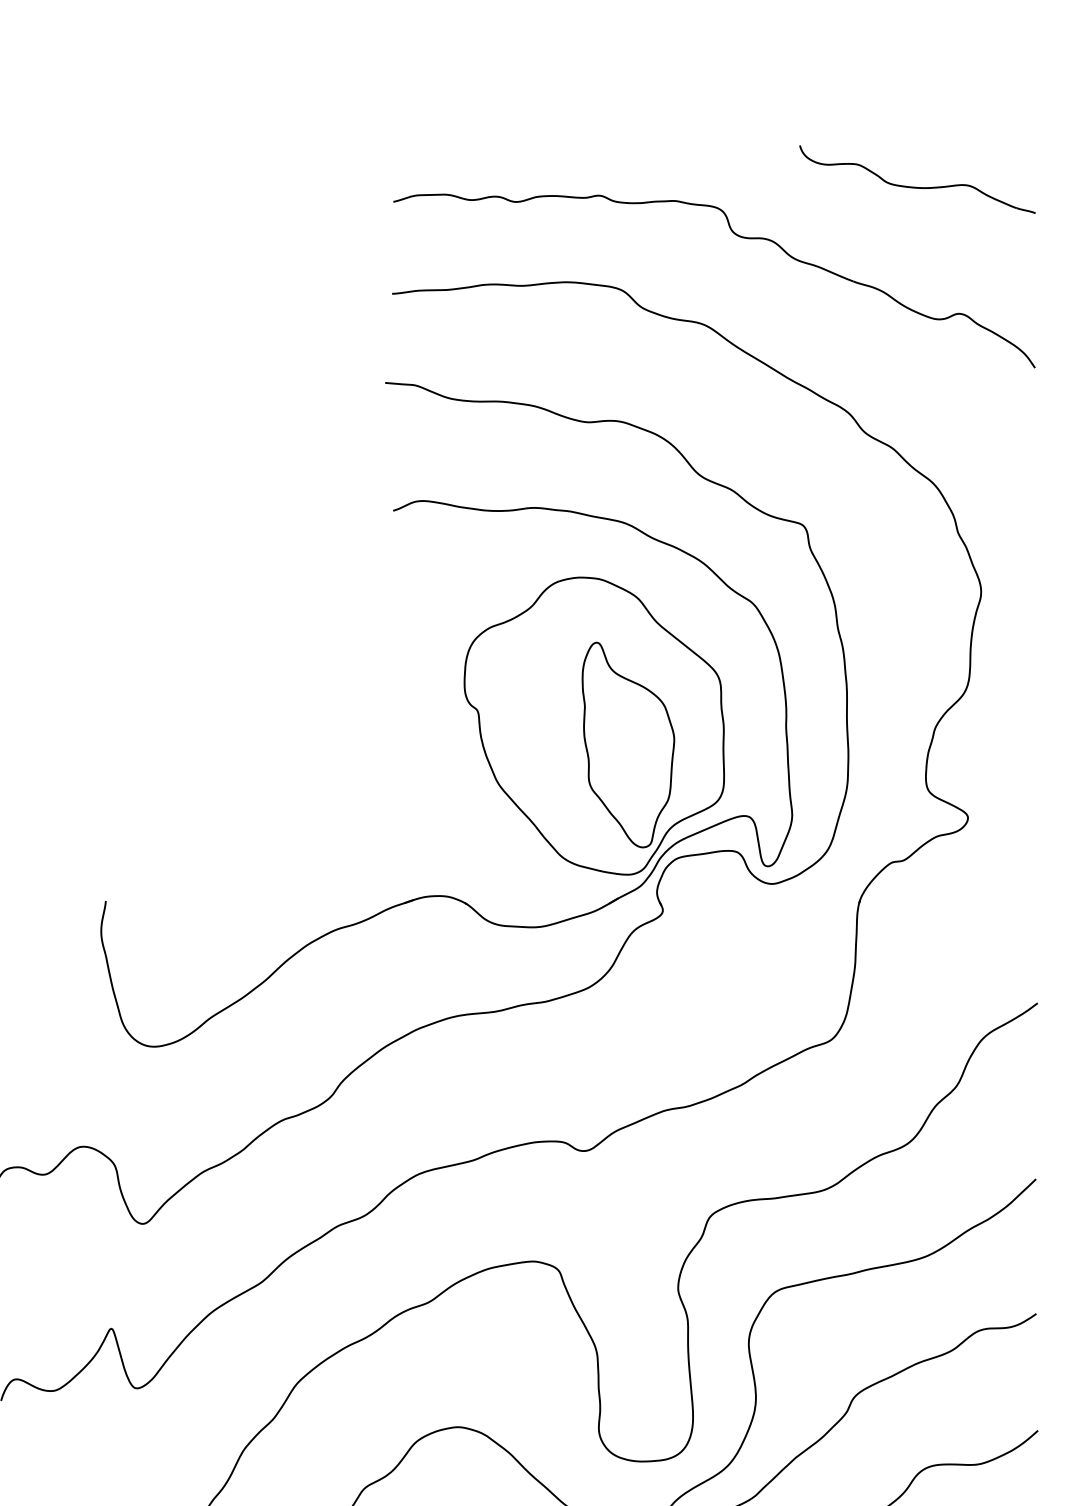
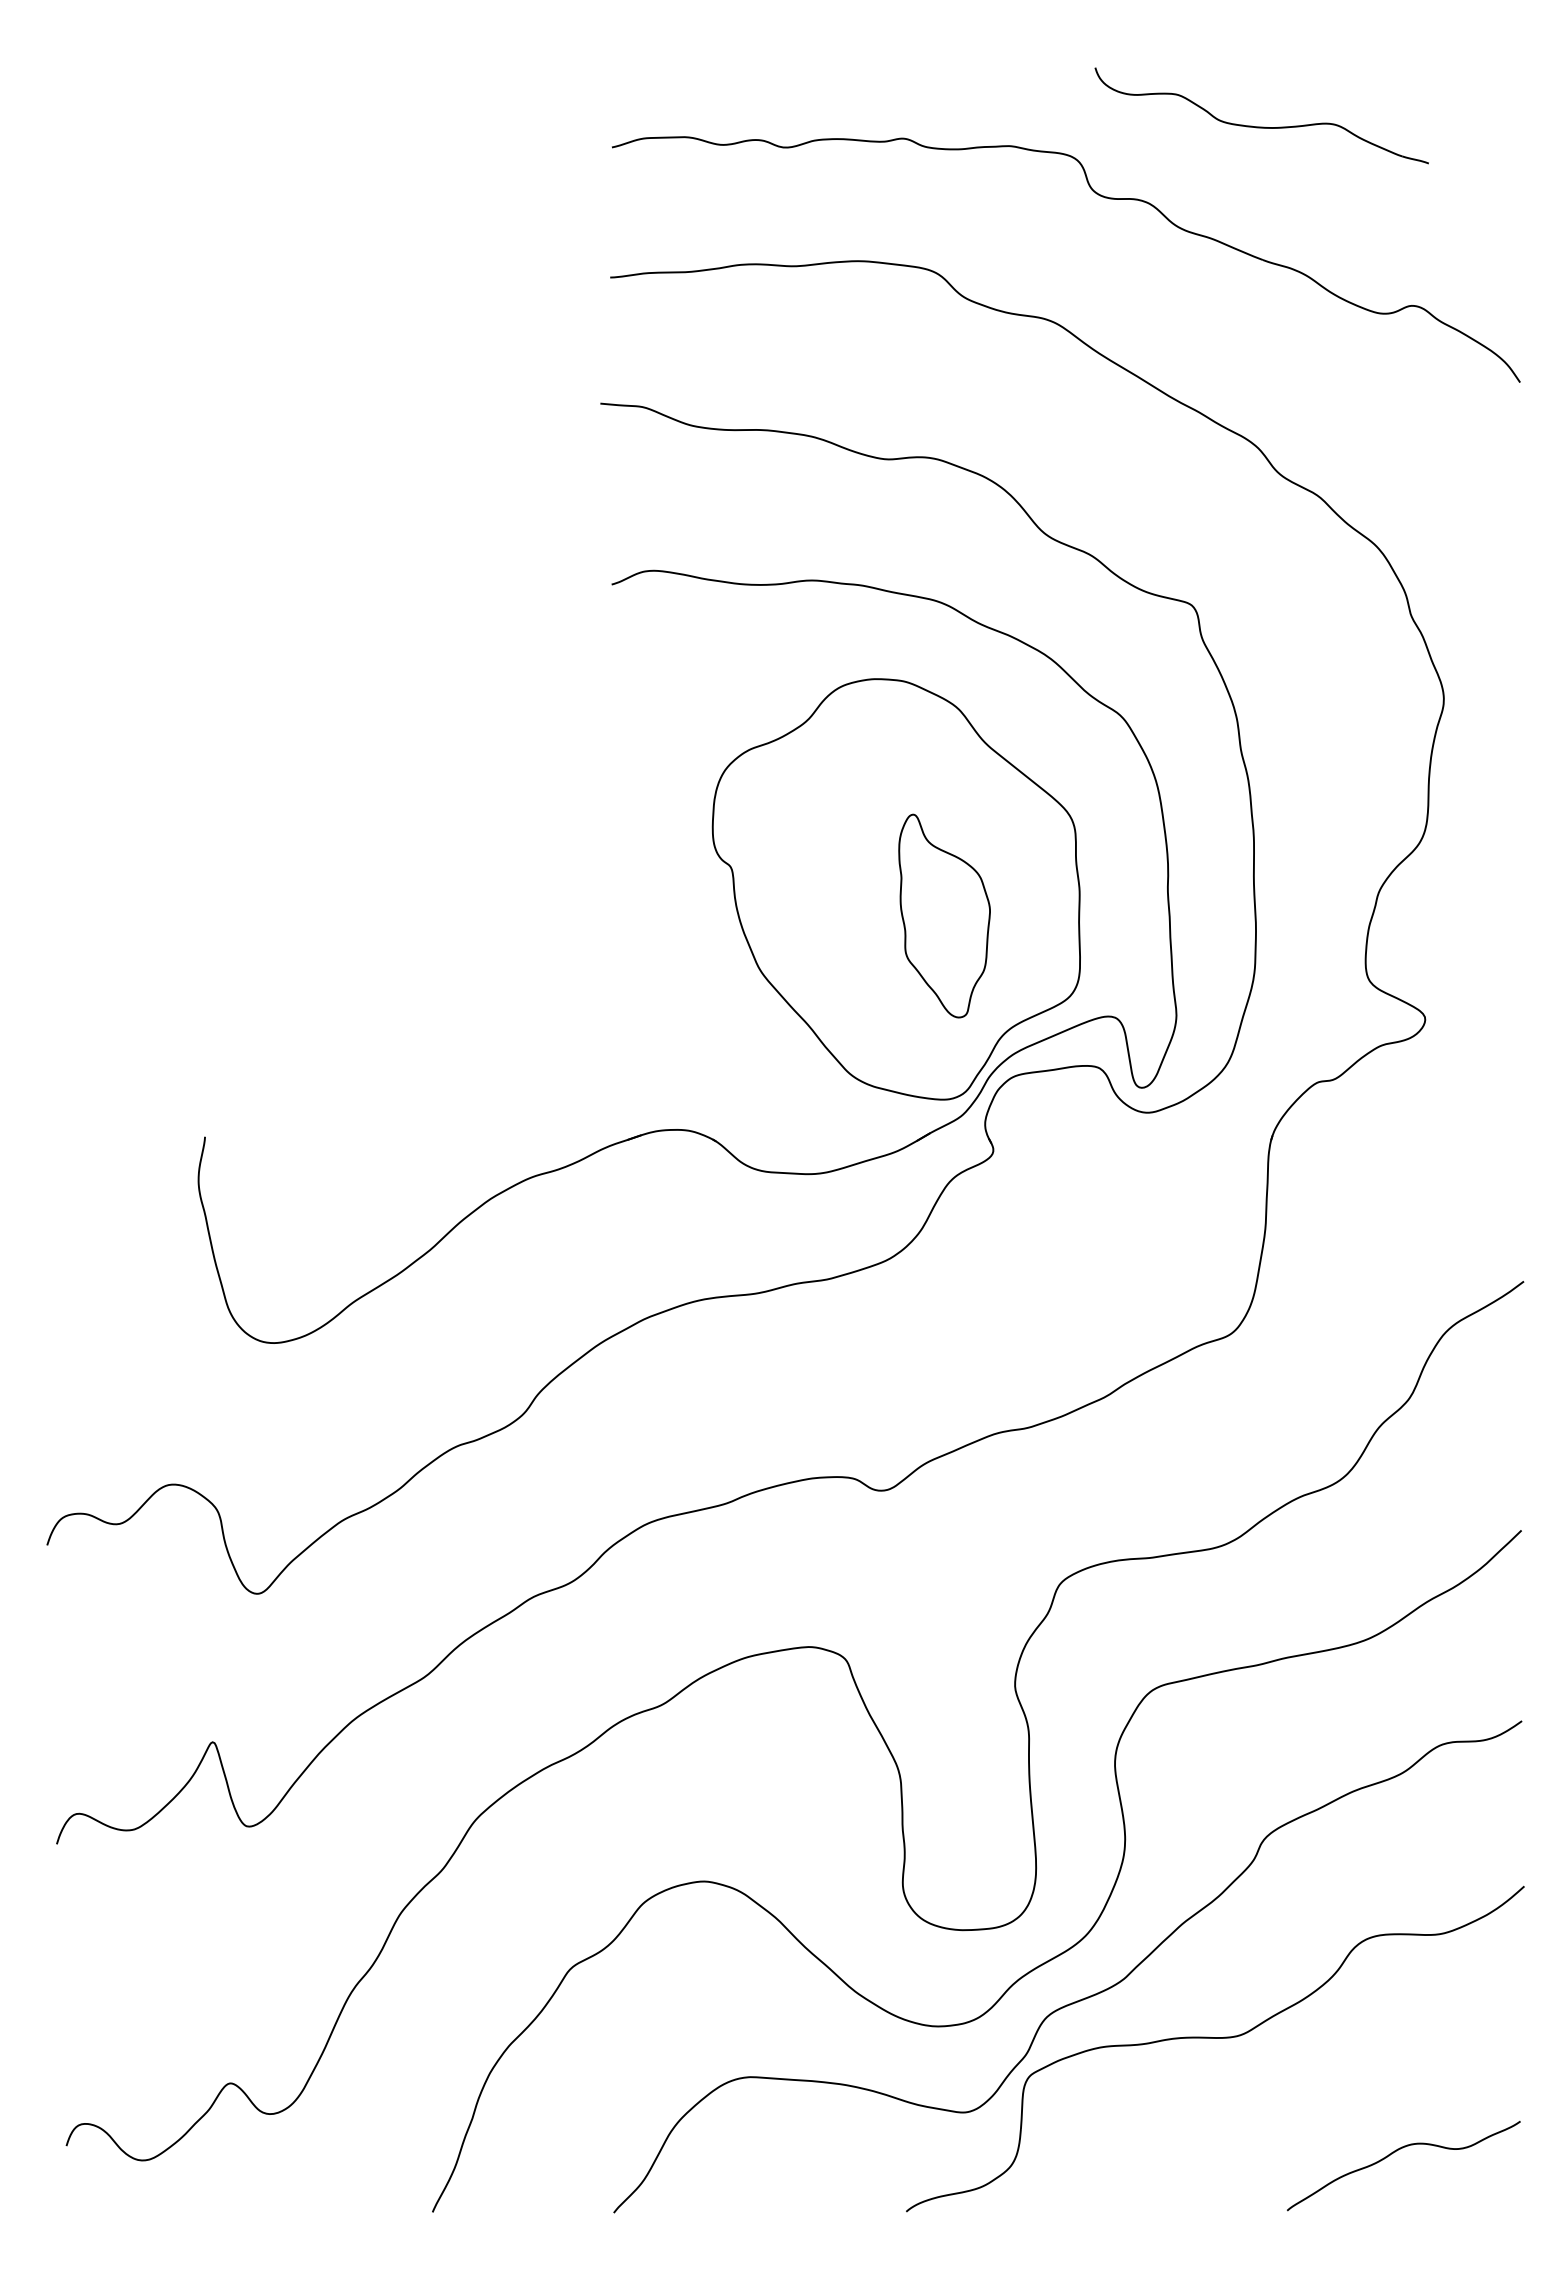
part: (917, 187) -> (1261, 126), moved
part: (628, 744) -> (944, 915), size x0.7

